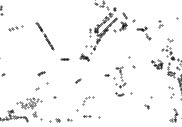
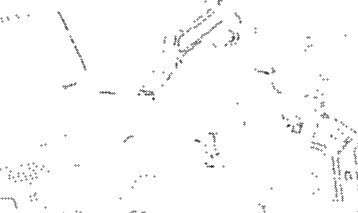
part: (143, 33) -> (267, 80), moved
part: (41, 73) -> (69, 86), moved
part: (118, 81) -> (210, 149), size x0.6

